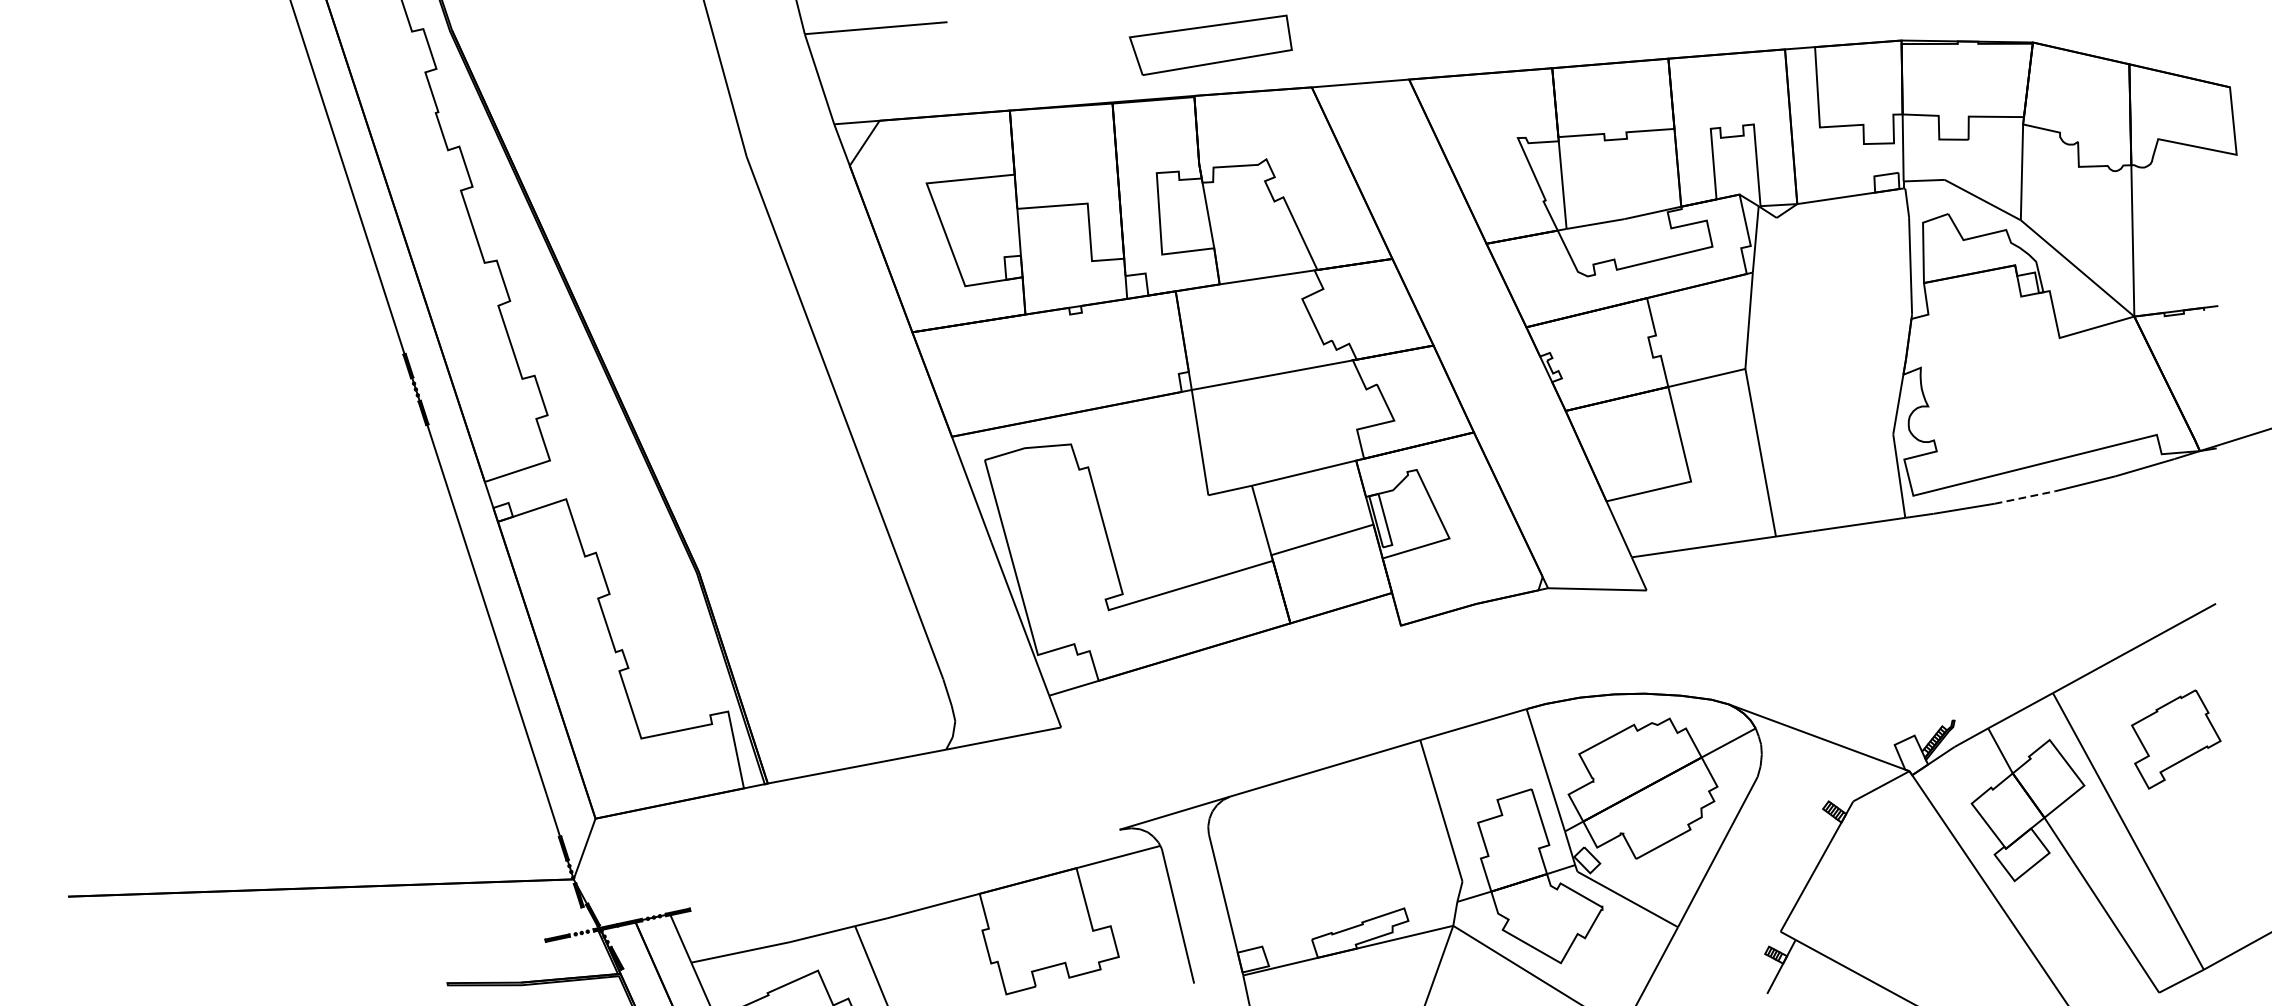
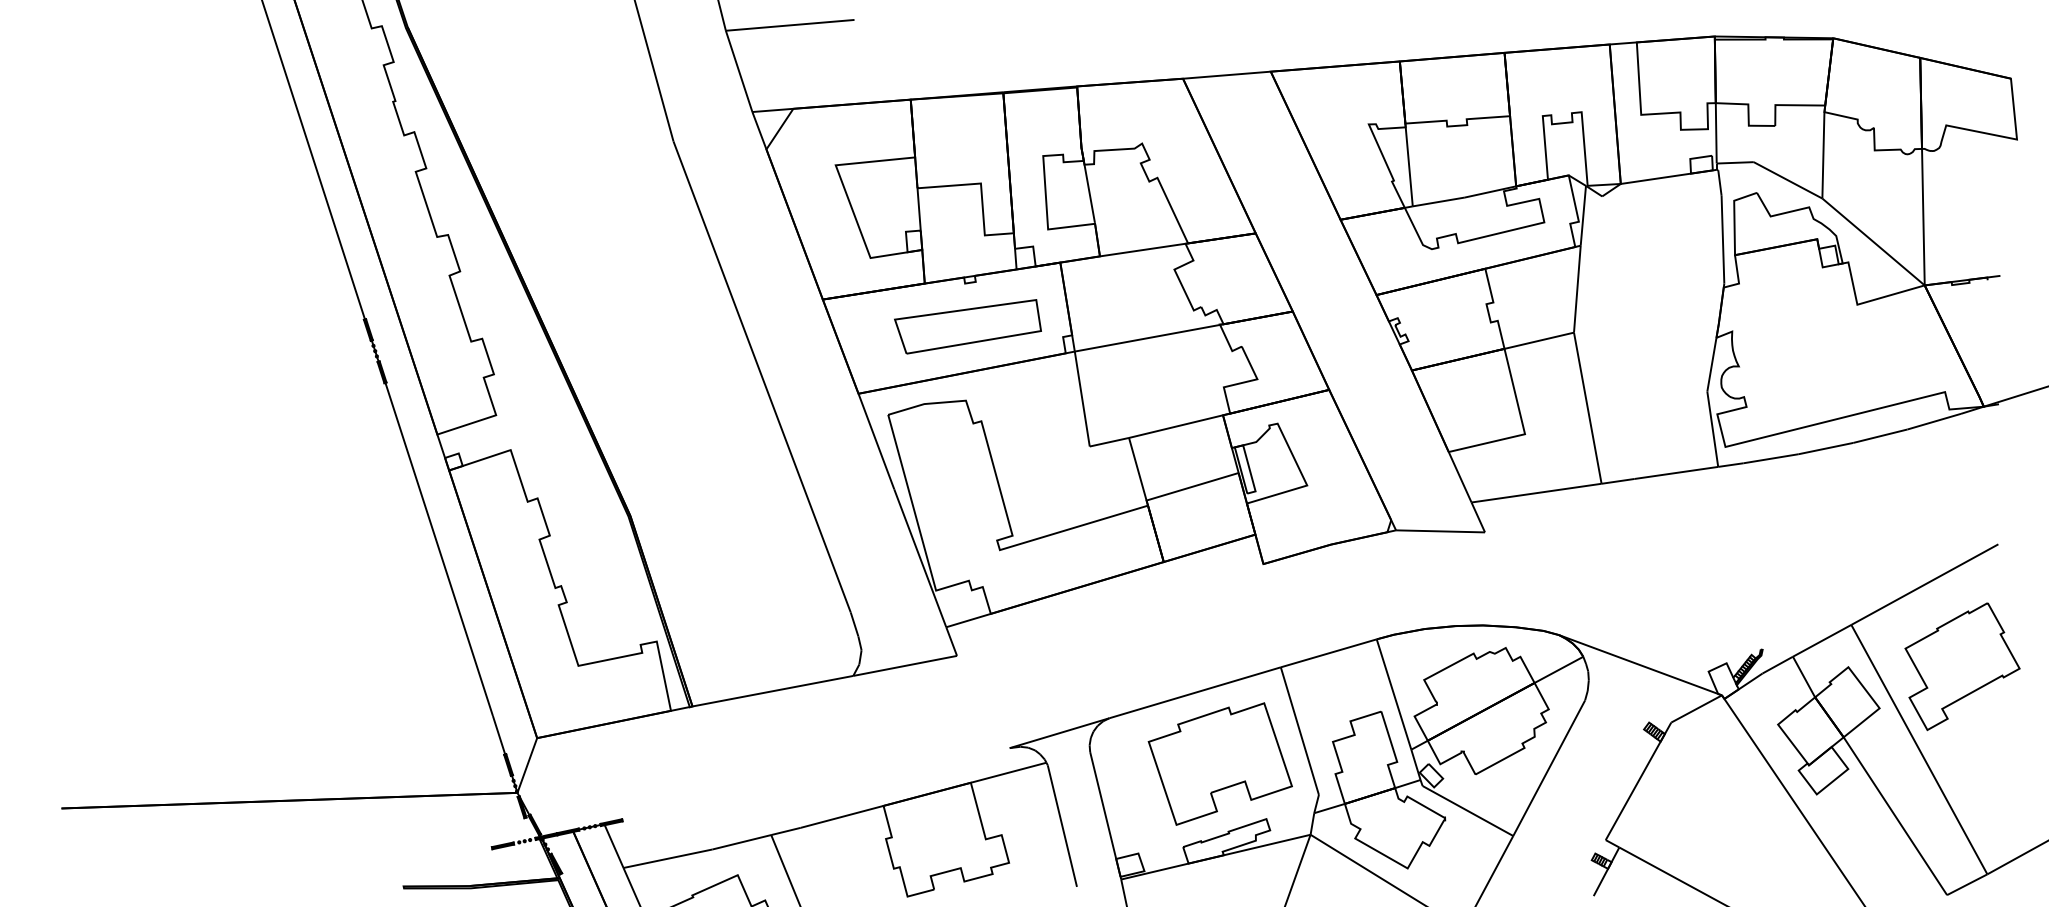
part: (1210, 44) -> (967, 326), moved
line: (2025, 497) -> (1826, 448), dashed -> solid
part: (2176, 739) -> (1962, 666), size x1.43
part: (1352, 846) -> (1219, 763), added

